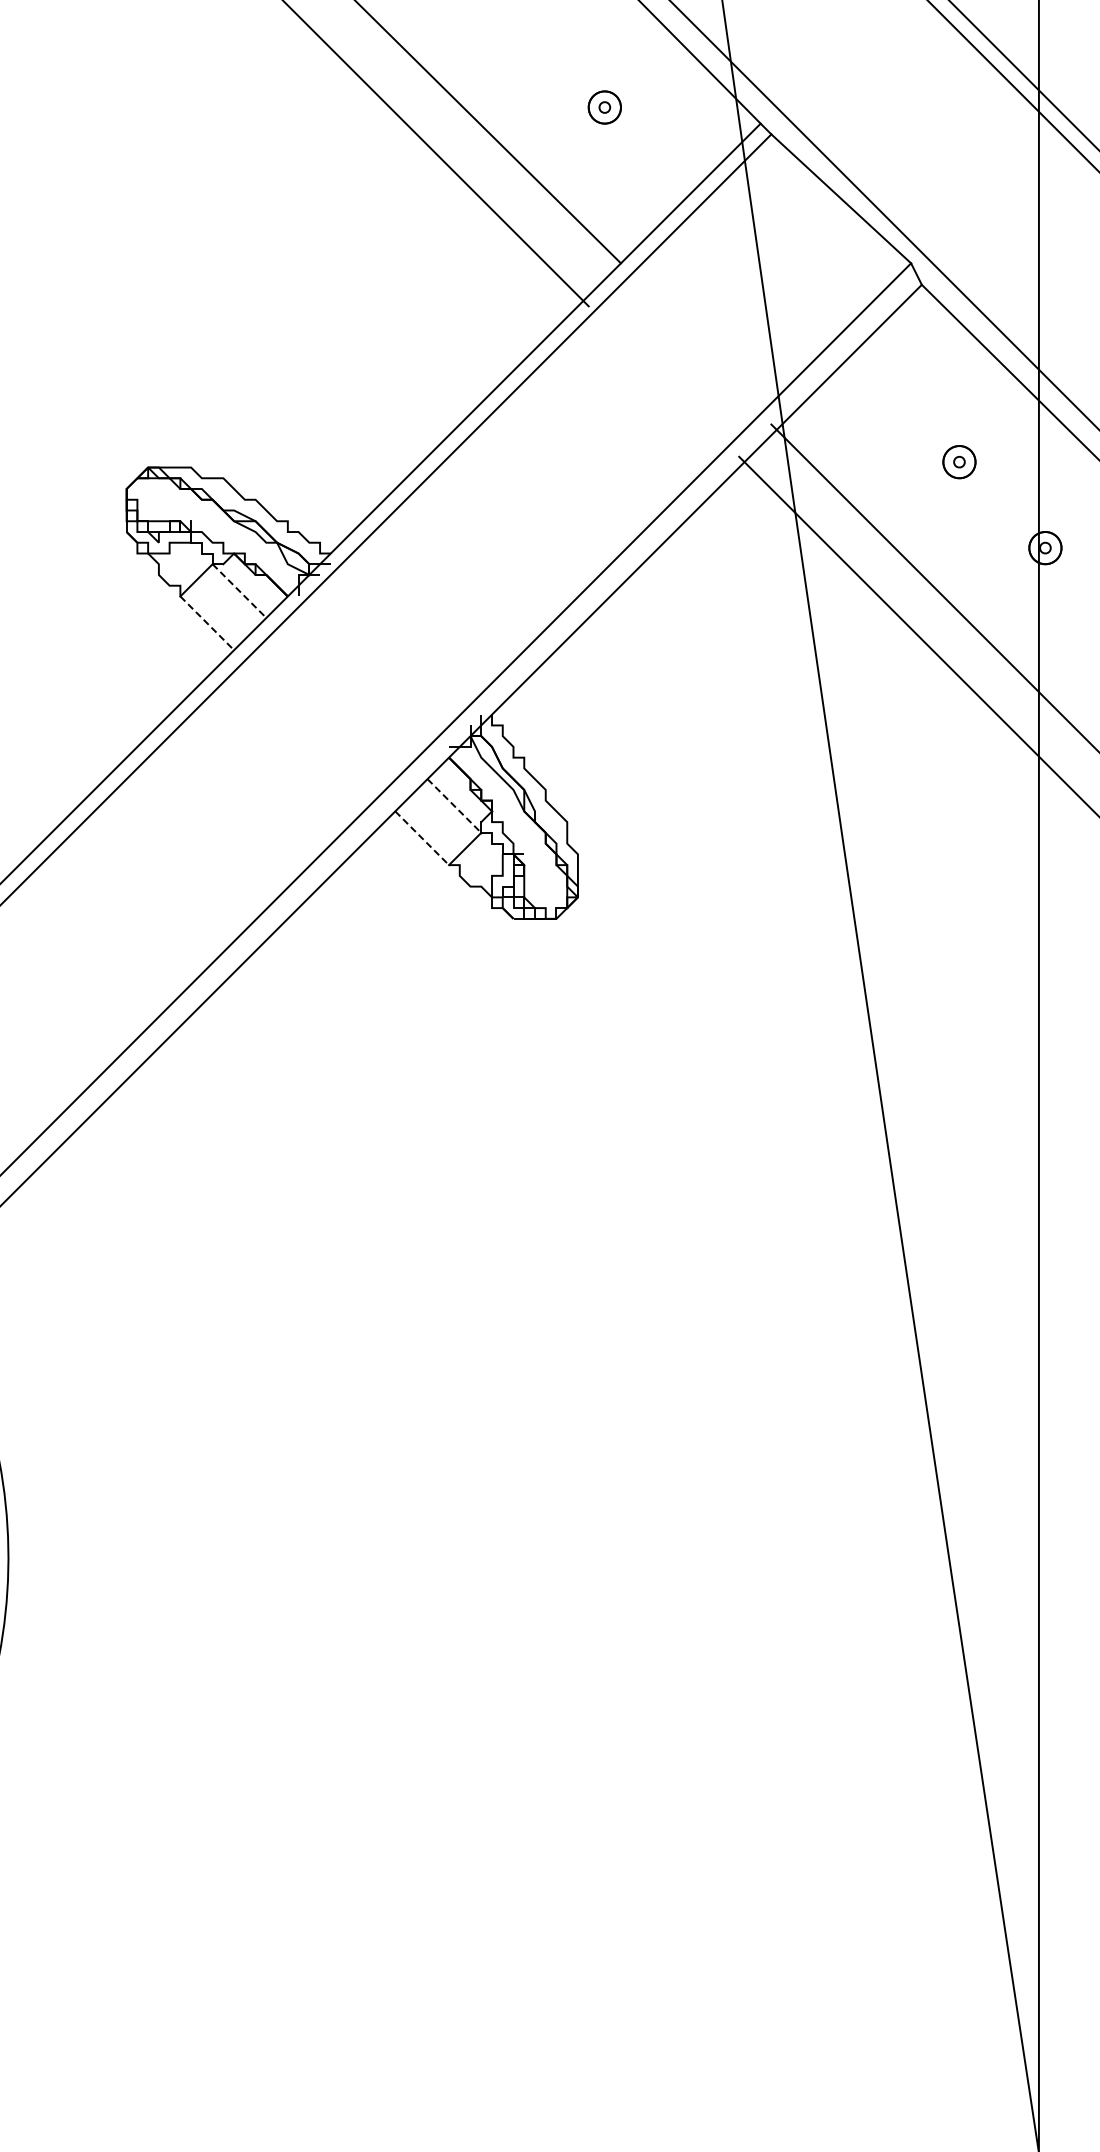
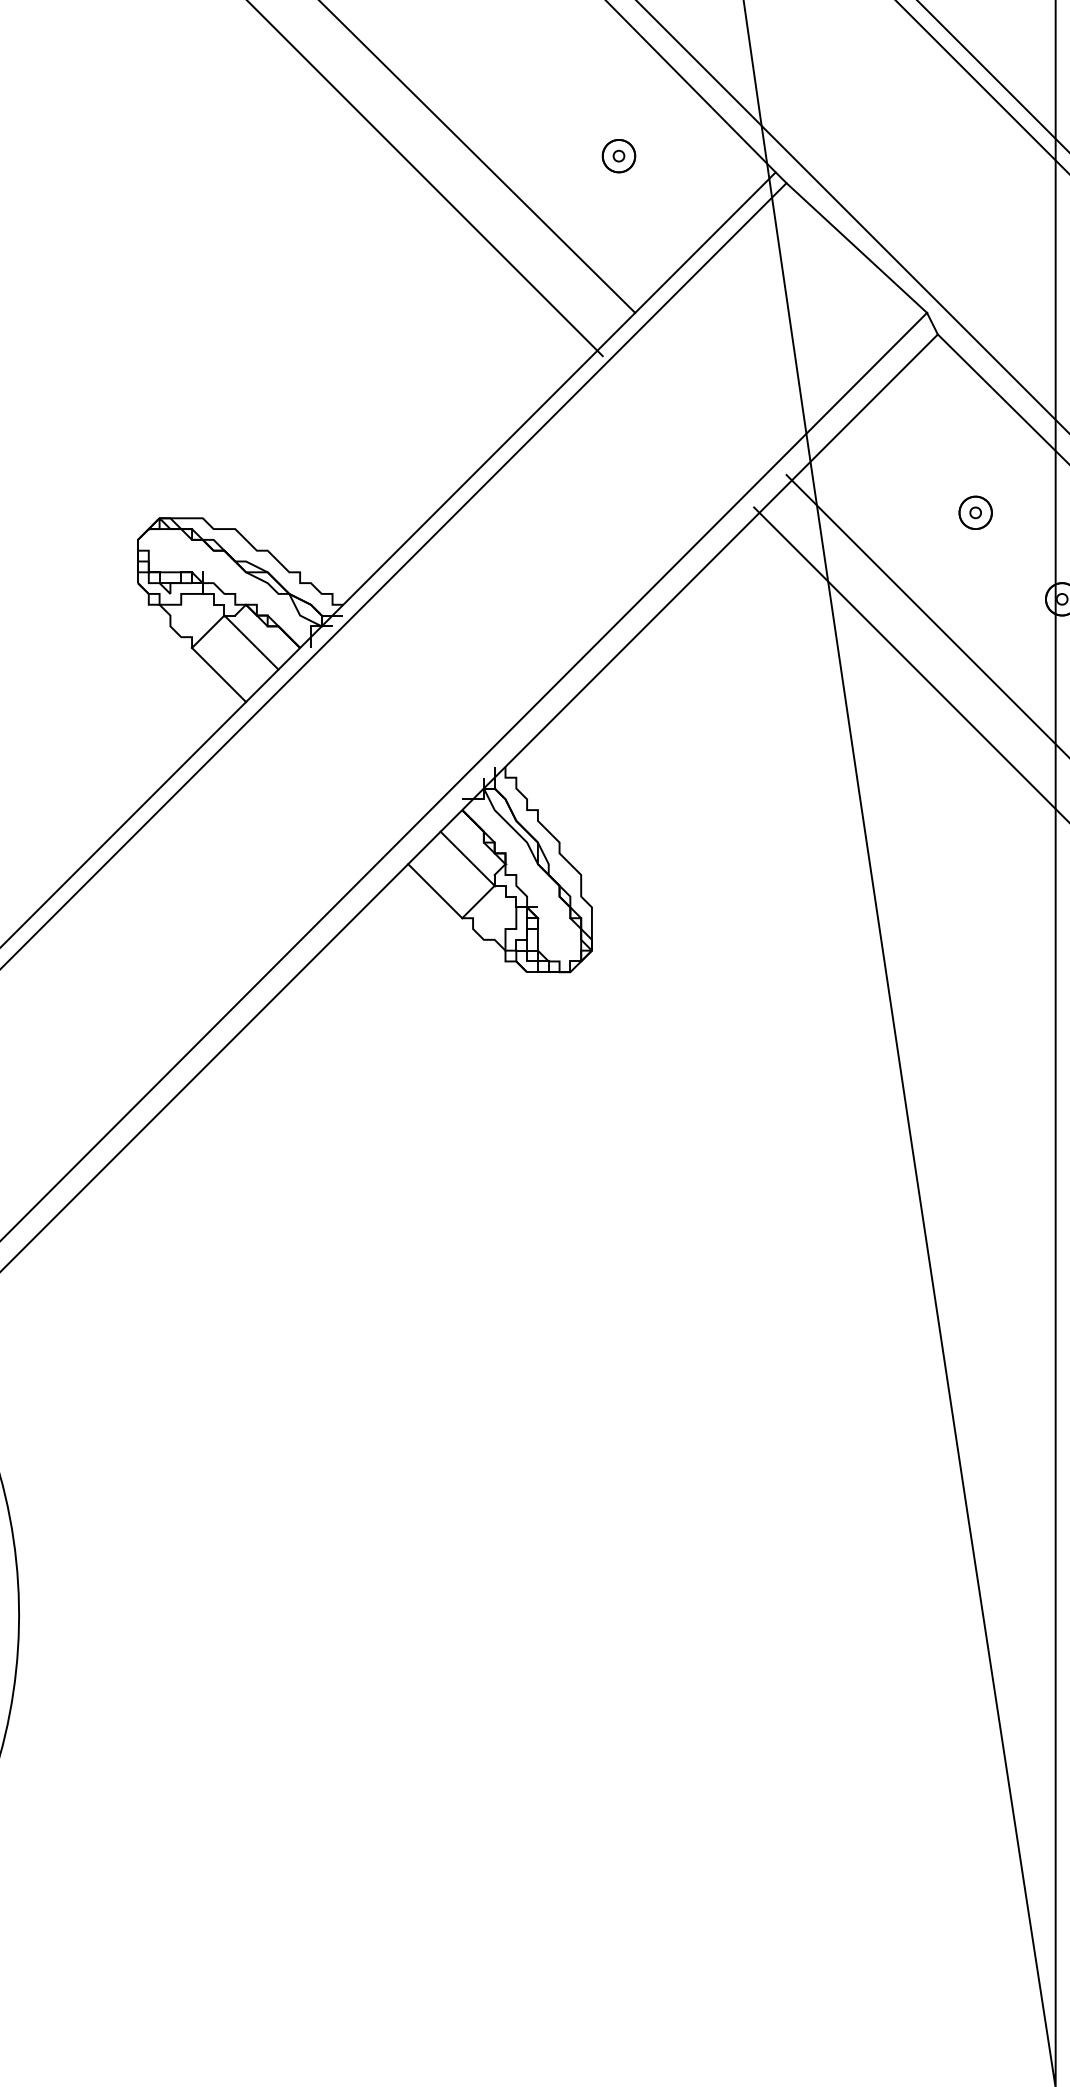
line: (239, 591) -> (251, 642), dashed -> solid
line: (207, 623) -> (219, 675), dashed -> solid
line: (454, 806) -> (467, 859), dashed -> solid
line: (422, 838) -> (435, 891), dashed -> solid

